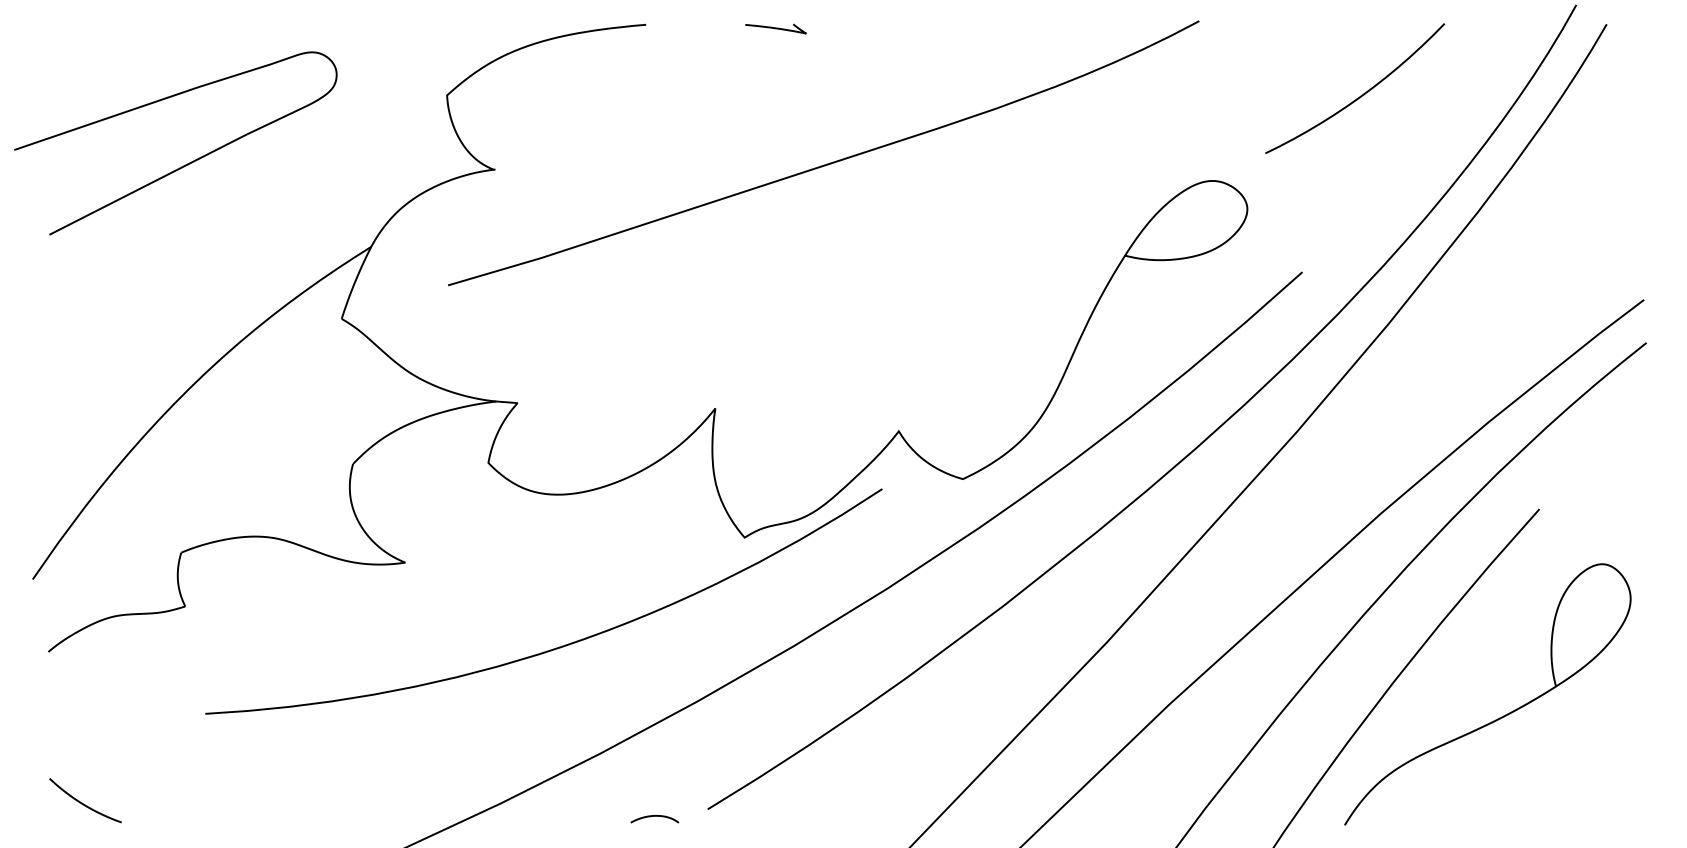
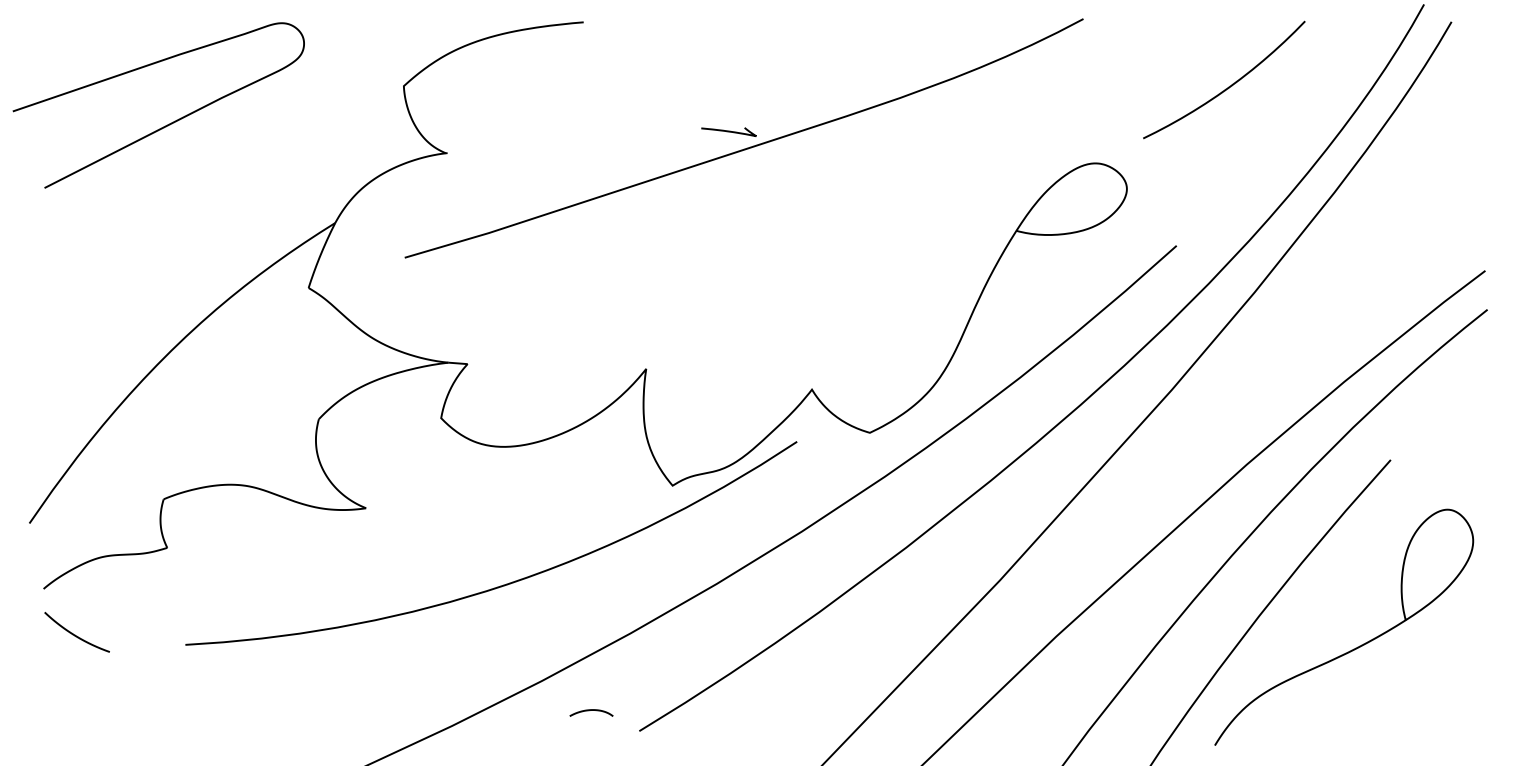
curve: (775, 28) -> (728, 131), moved
curve: (185, 164) -> (167, 124), moved
curve: (83, 803) -> (75, 634), moved
curve: (654, 816) -> (591, 710), moved

